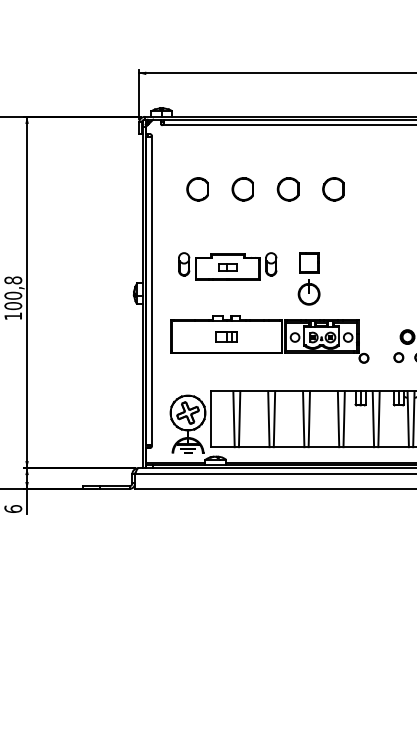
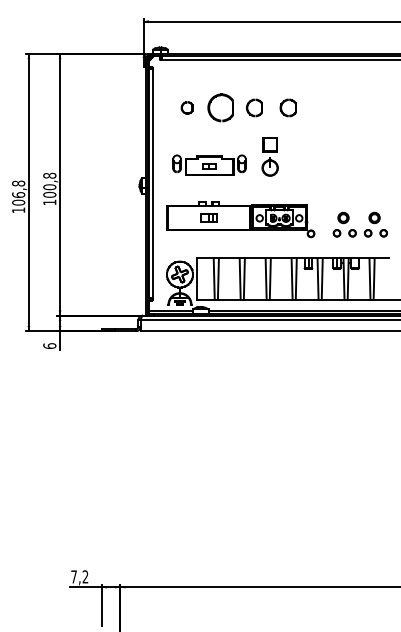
part: (196, 188) -> (186, 107), size x0.7
part: (242, 188) -> (220, 107), size x1.6
part: (308, 278) -> (269, 156), moved

